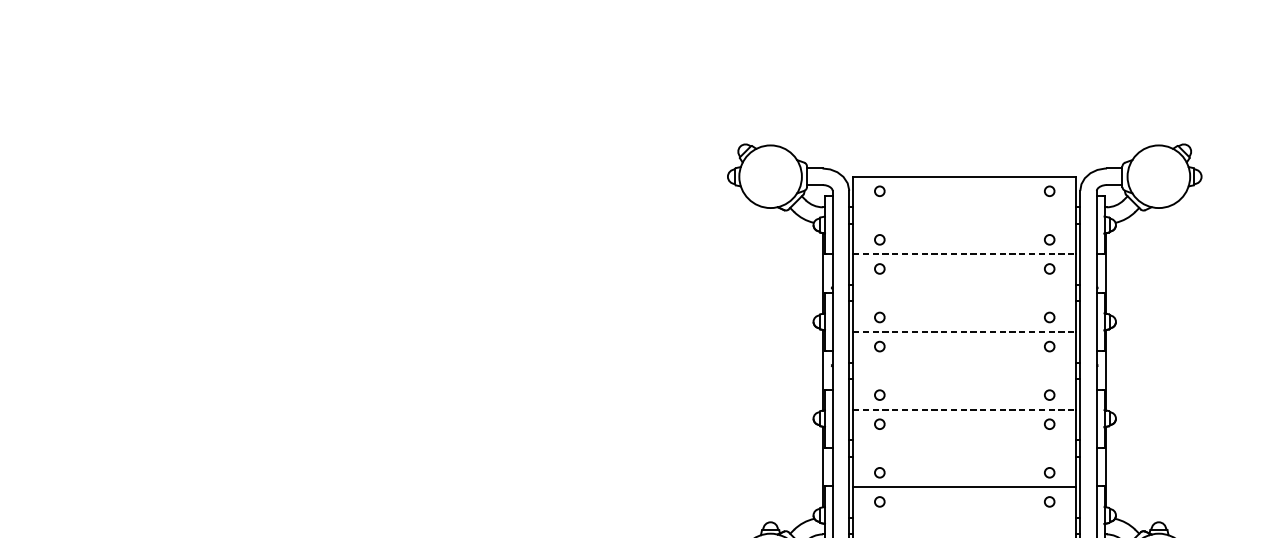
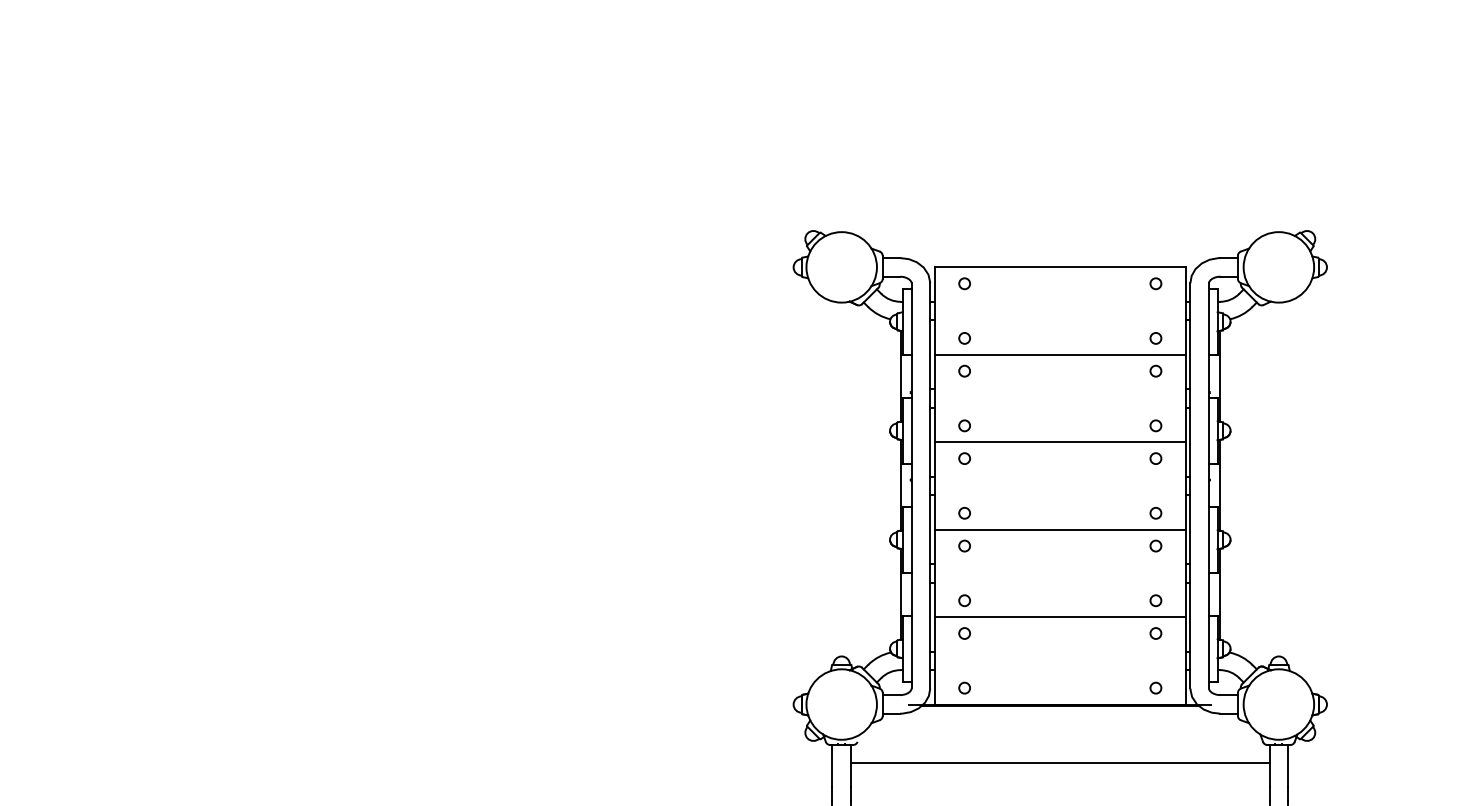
line: (964, 254) -> (1060, 354), dashed -> solid
line: (964, 332) -> (1060, 442), dashed -> solid
line: (964, 409) -> (1060, 529), dashed -> solid

